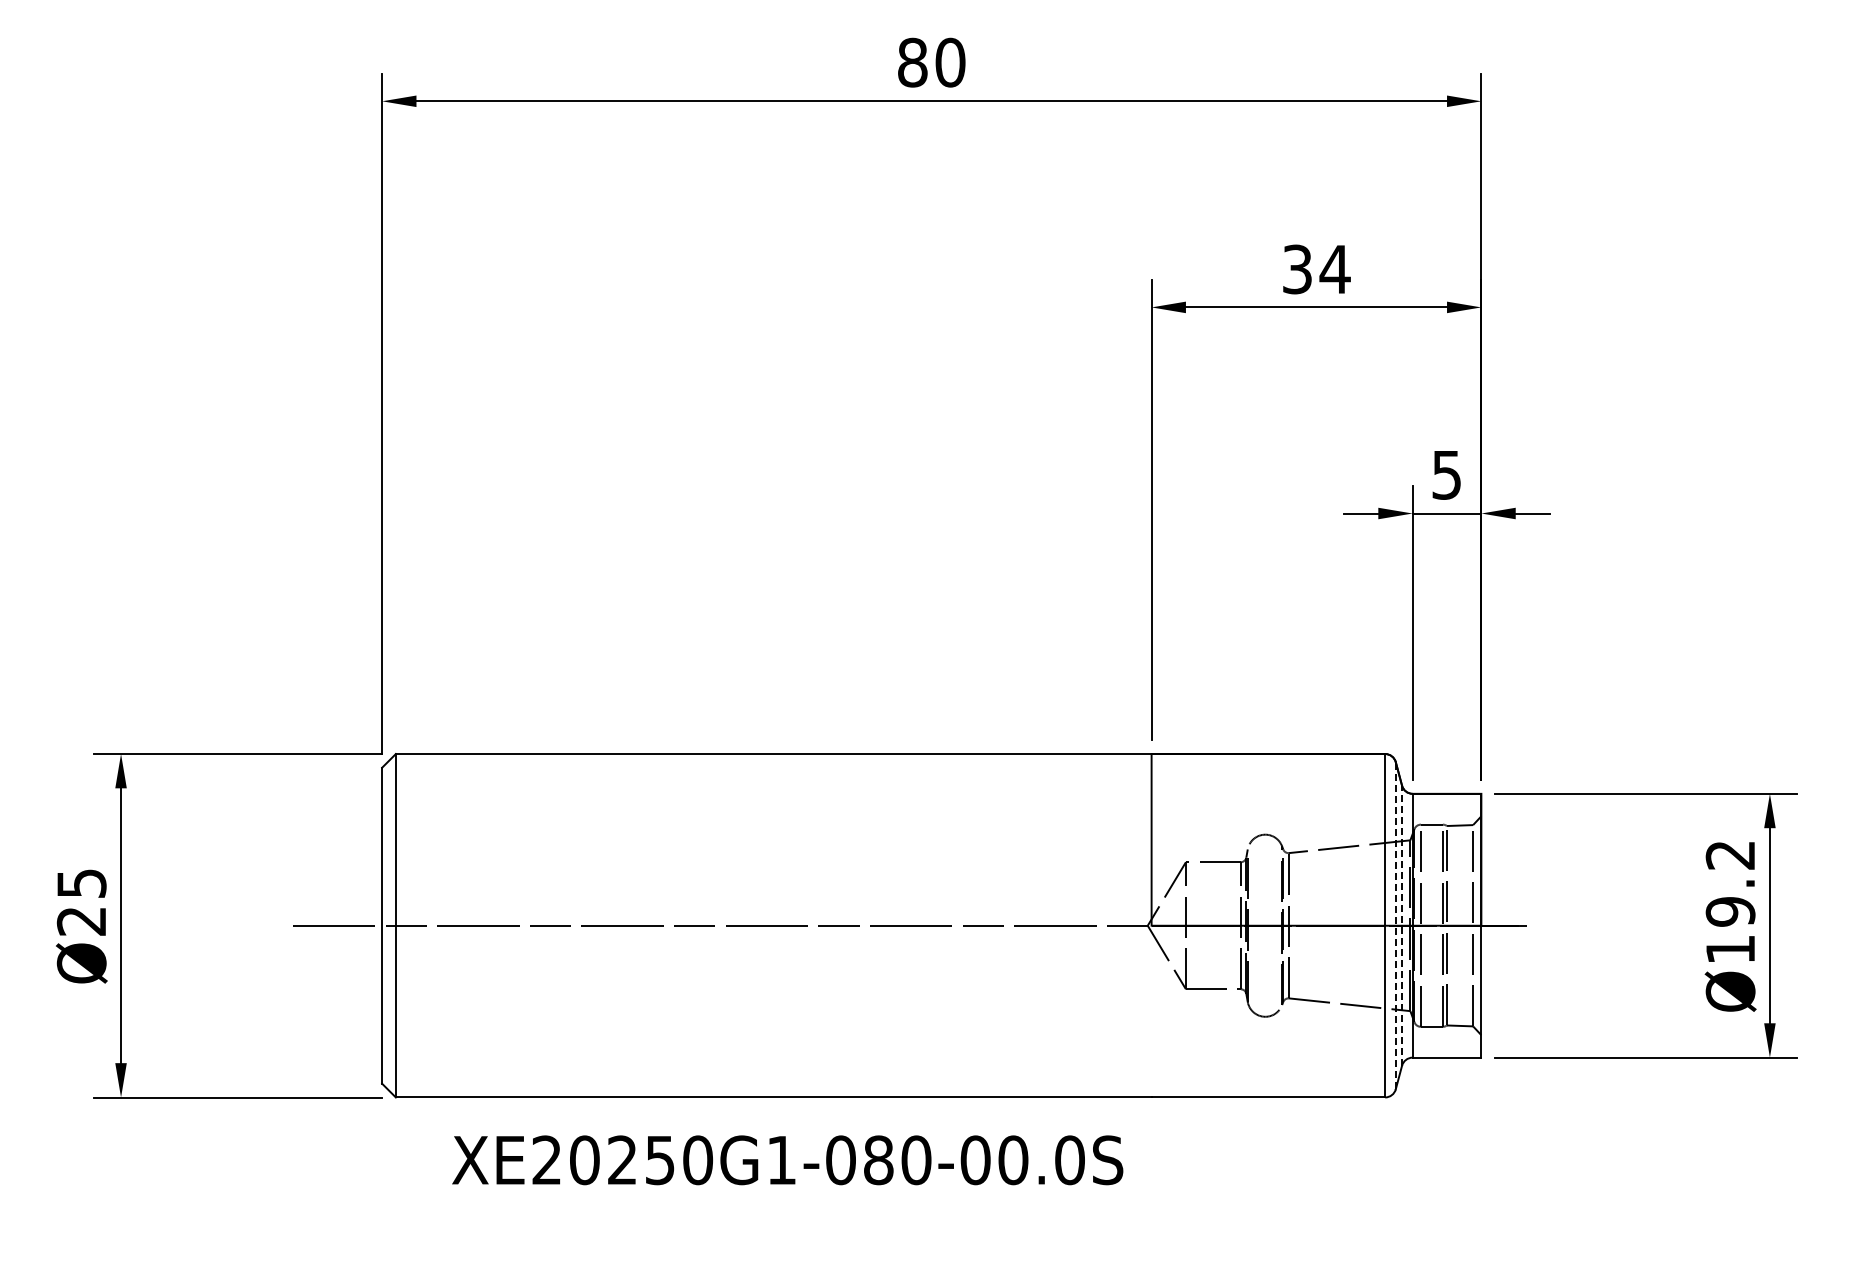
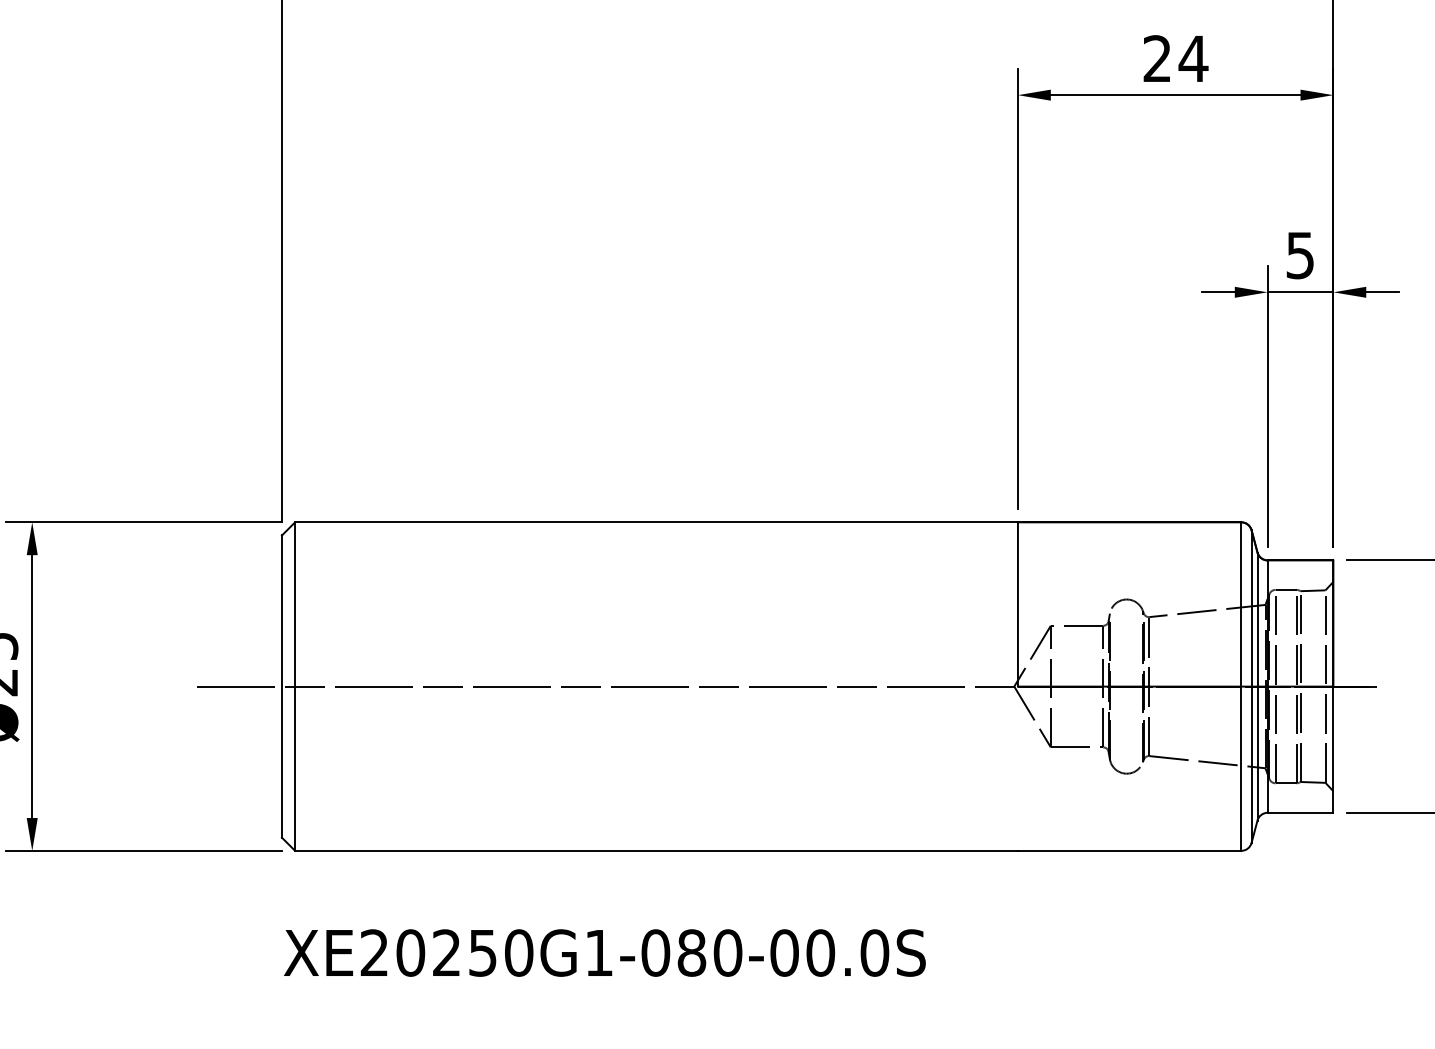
text: (1297, 269) -> (1157, 58), 34 -> 24
line: (1395, 925) -> (1251, 686), dashed -> solid
line: (1402, 925) -> (1257, 686), dashed -> solid
text: (787, 1160) -> (604, 953), moved

